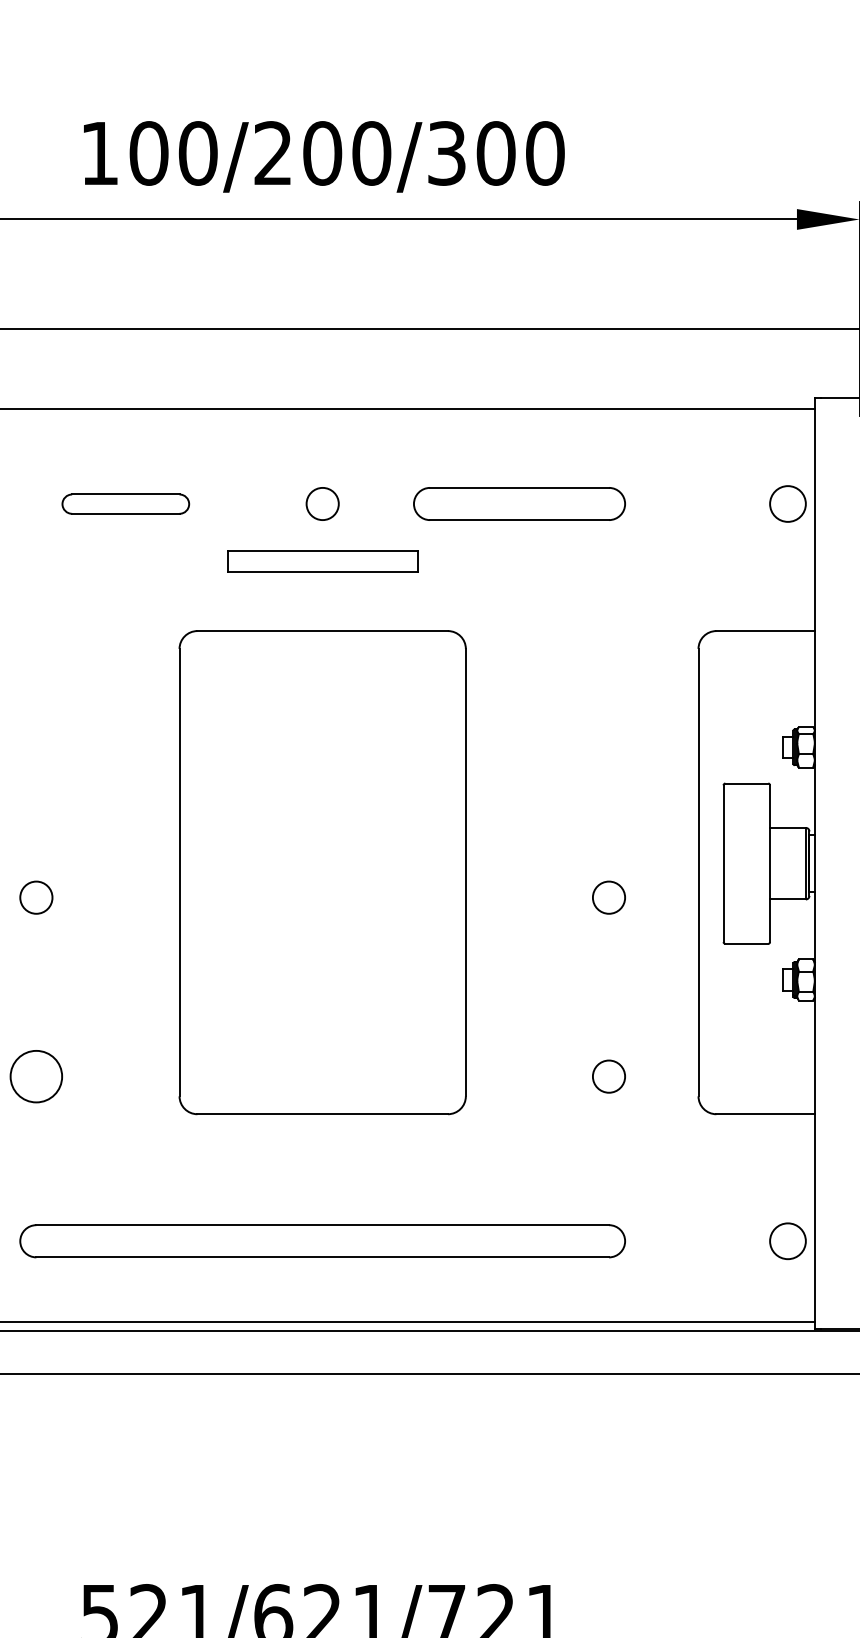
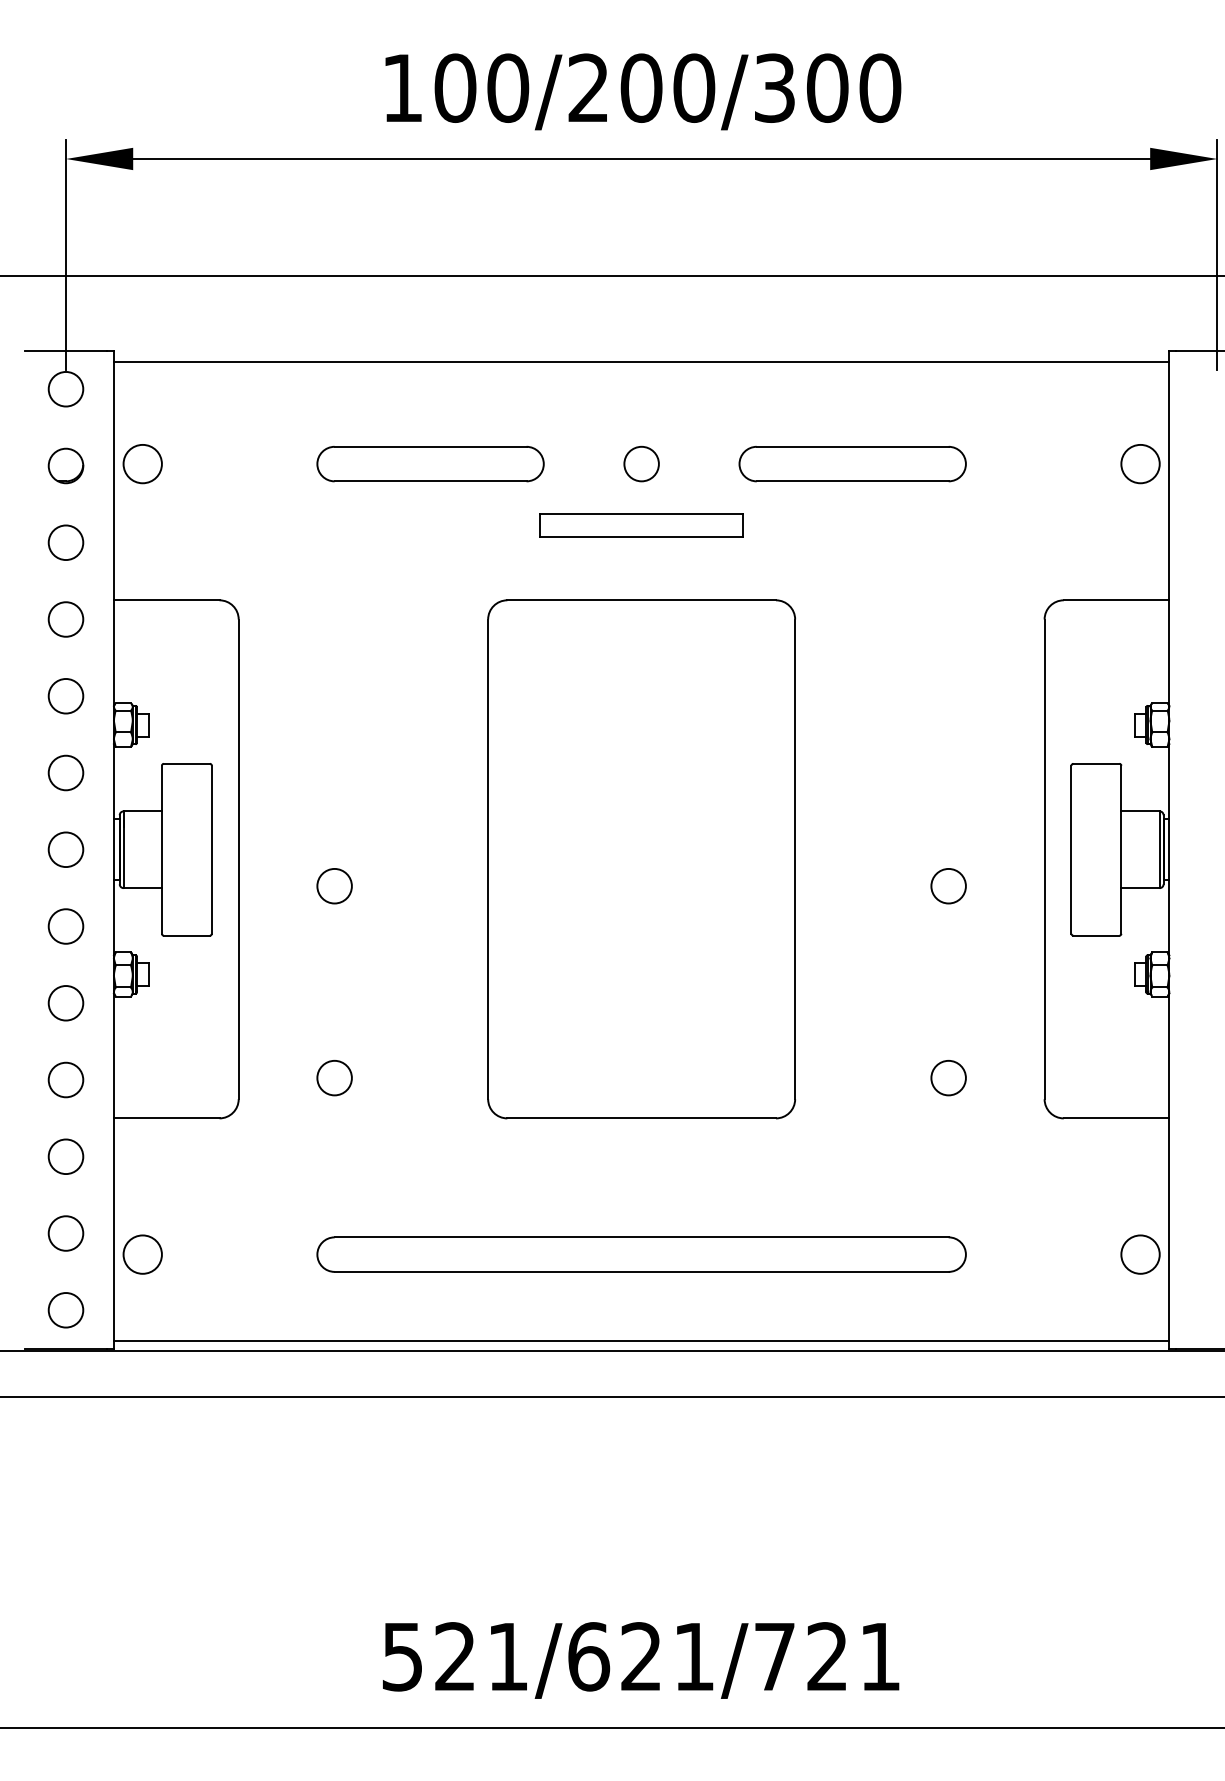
part: (125, 504) -> (430, 464), size x1.67
circle: (36, 1076) -> (334, 1077), size x0.62

